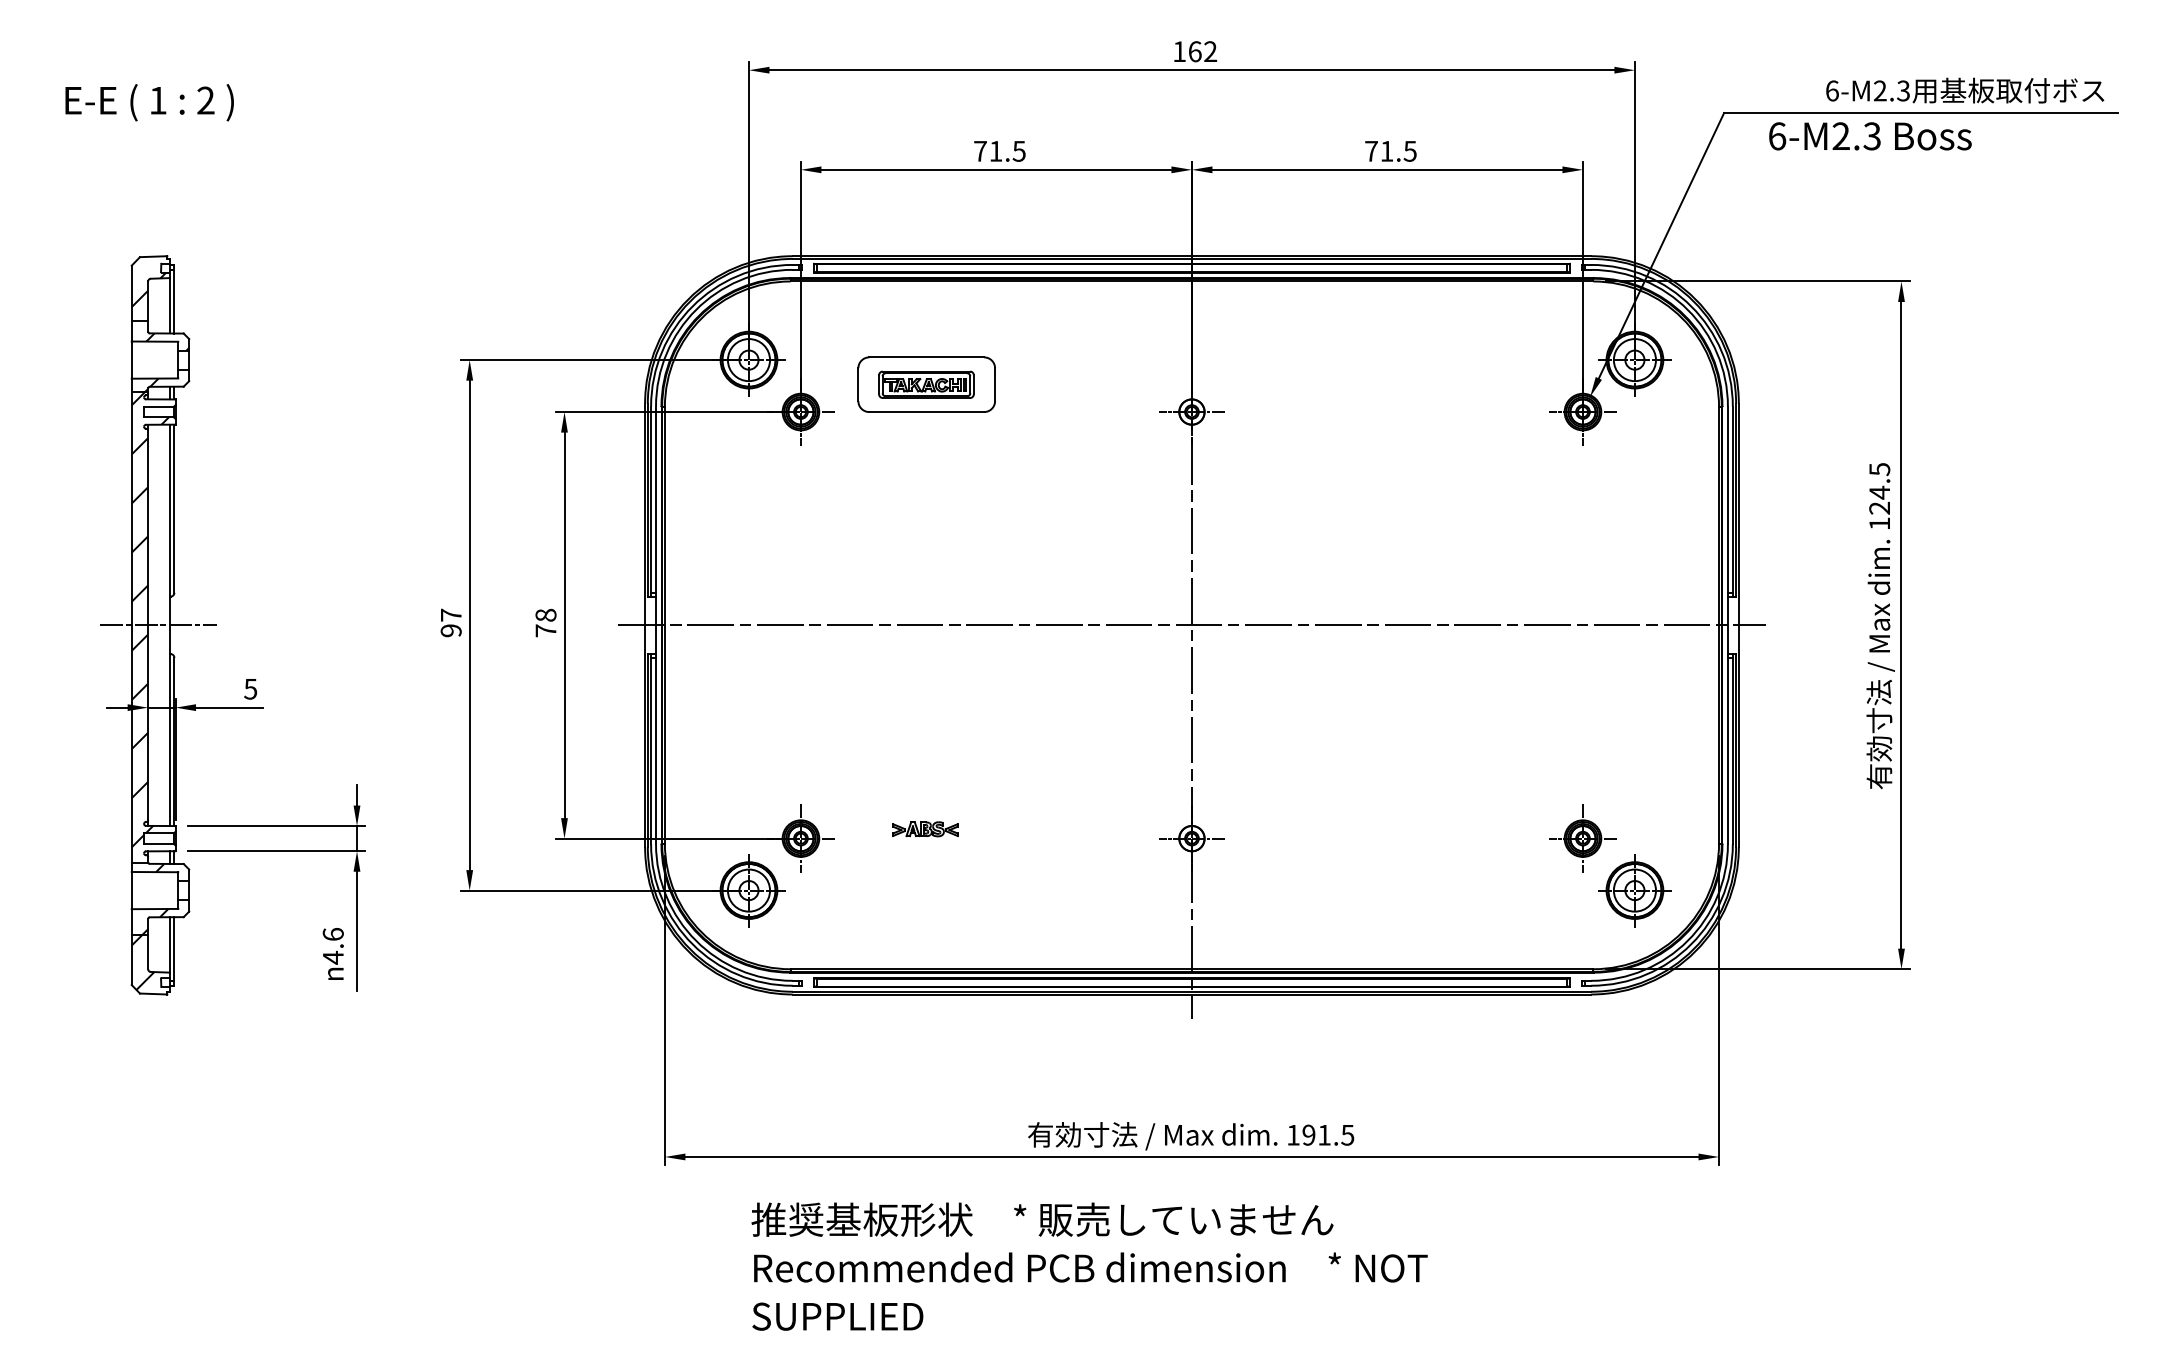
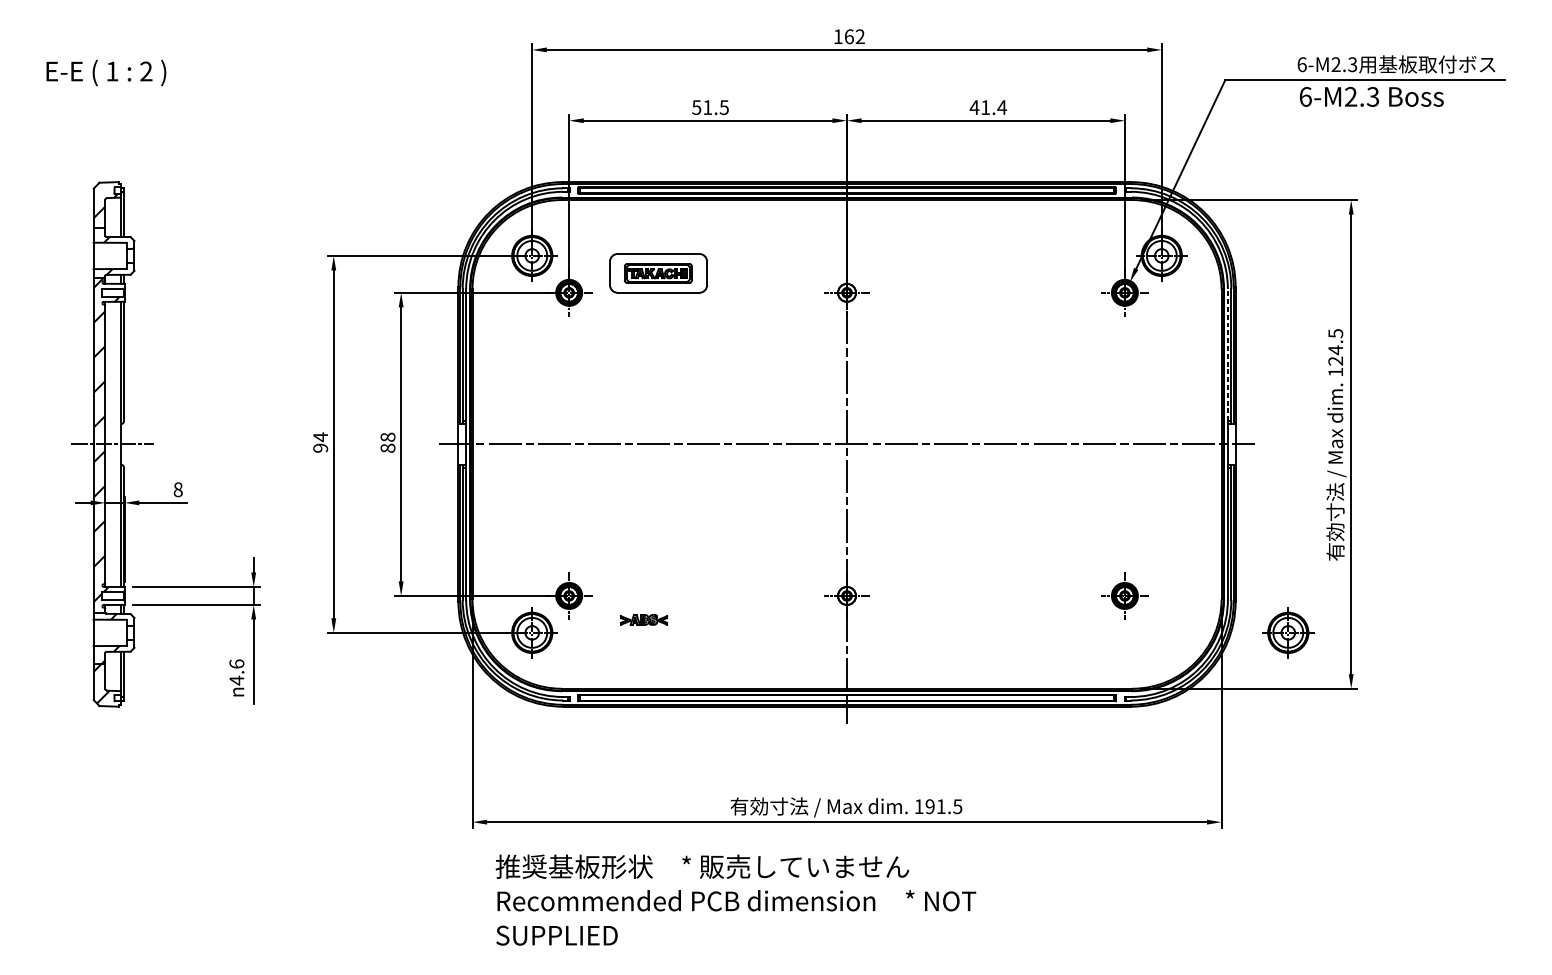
text: (1870, 136) -> (1371, 97), moved
text: (979, 151) -> (696, 107), 71.5 -> 51.5
text: (1390, 151) -> (988, 107), 71.5 -> 41.4
line: (1727, 499) -> (1227, 354), solid -> dashed
text: (451, 615) -> (320, 437), 97 -> 94
text: (545, 630) -> (387, 448), 78 -> 88
text: (250, 688) -> (178, 489), 5 -> 8
part: (925, 829) -> (644, 620), moved
part: (1634, 890) -> (1287, 632), moved
text: (1089, 1266) -> (735, 900), moved

